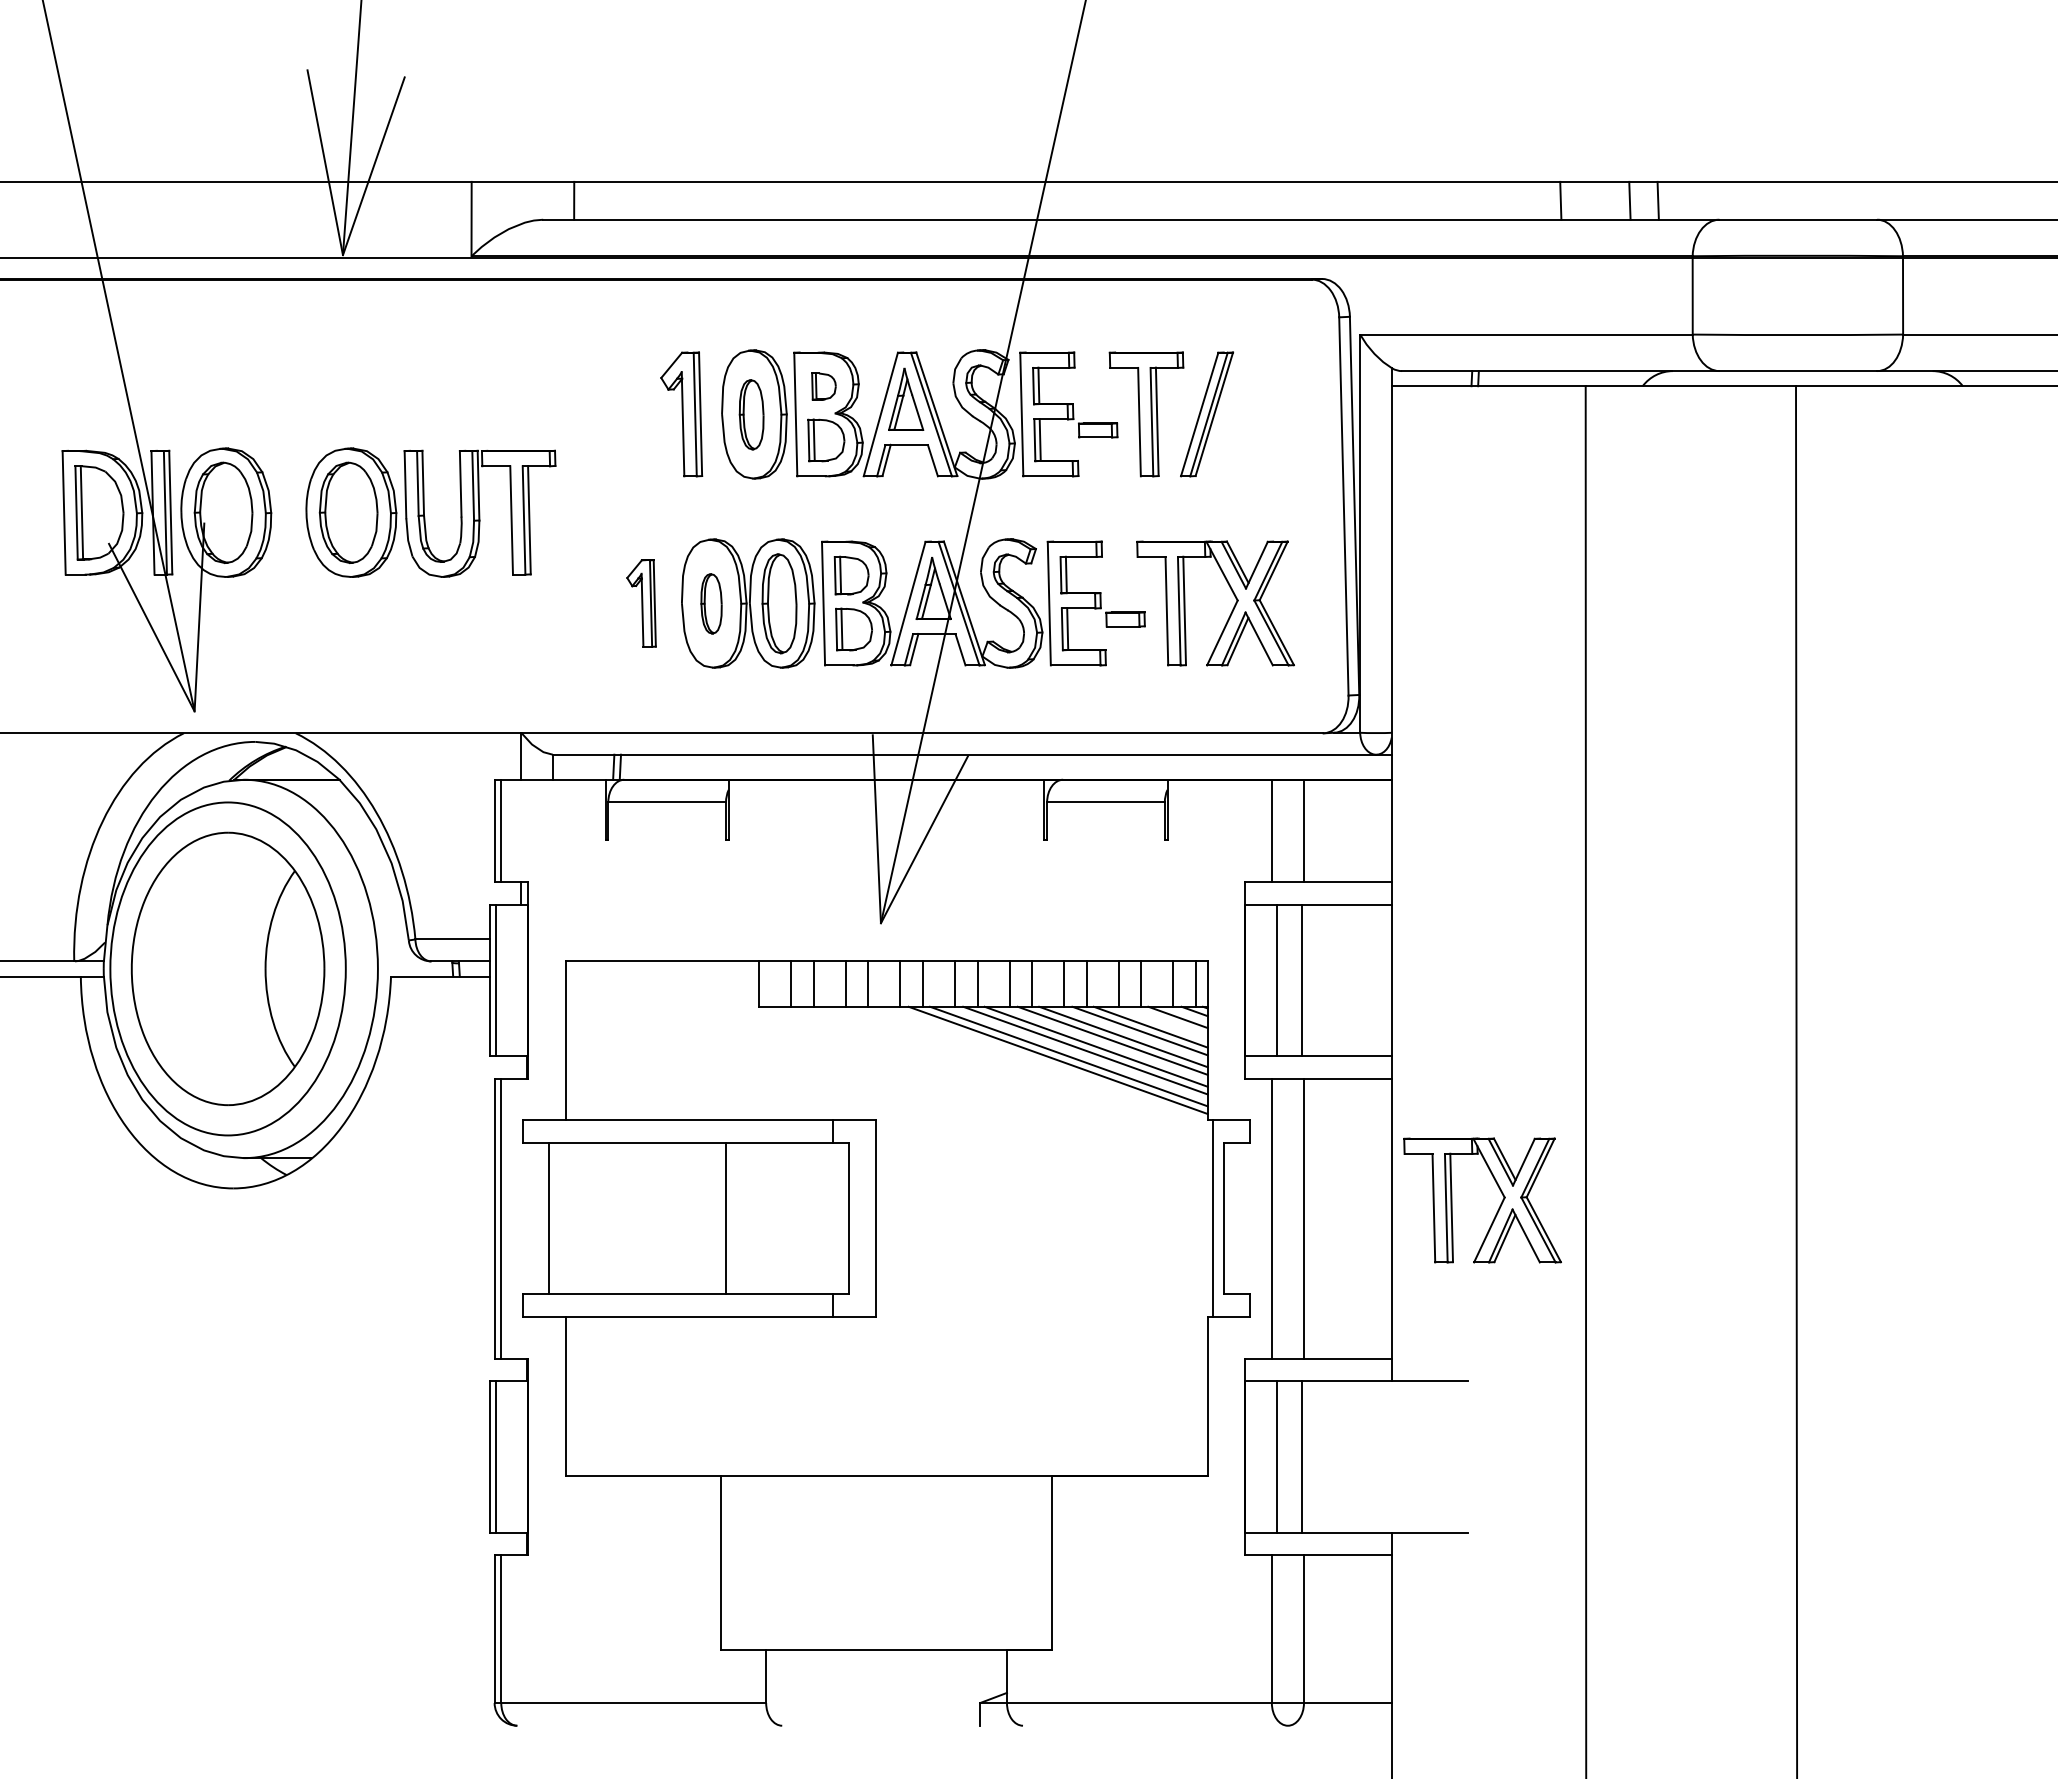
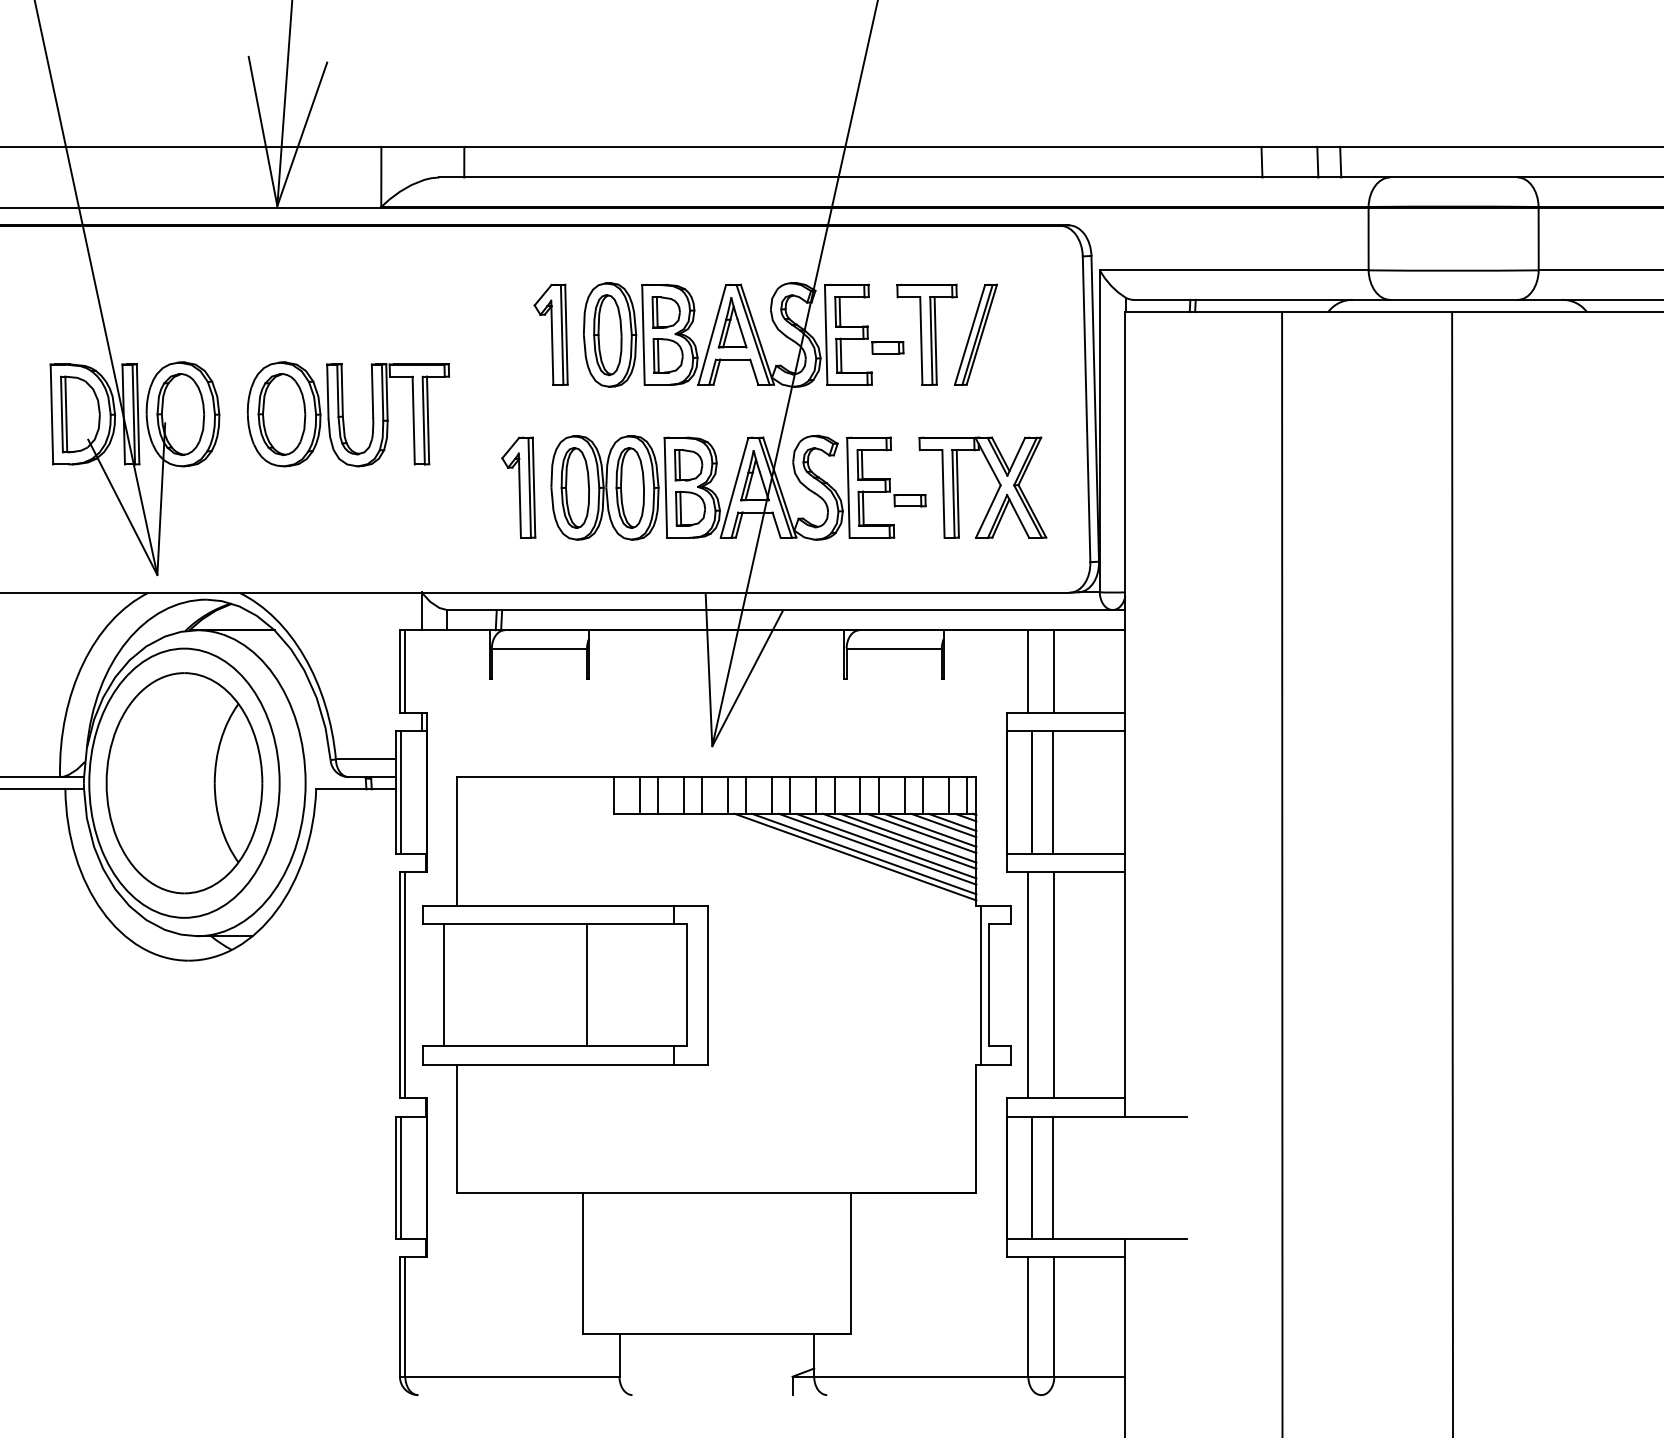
part: (823, 386) -> (665, 312), size x1.43
part: (751, 414) -> (607, 334), size x1.43
part: (641, 603) -> (518, 487), size x1.43
part: (711, 603) -> (575, 487), size x1.67
line: (1167, 1020) -> (943, 824), added
part: (1499, 1205) -> (1212, 974), removed

